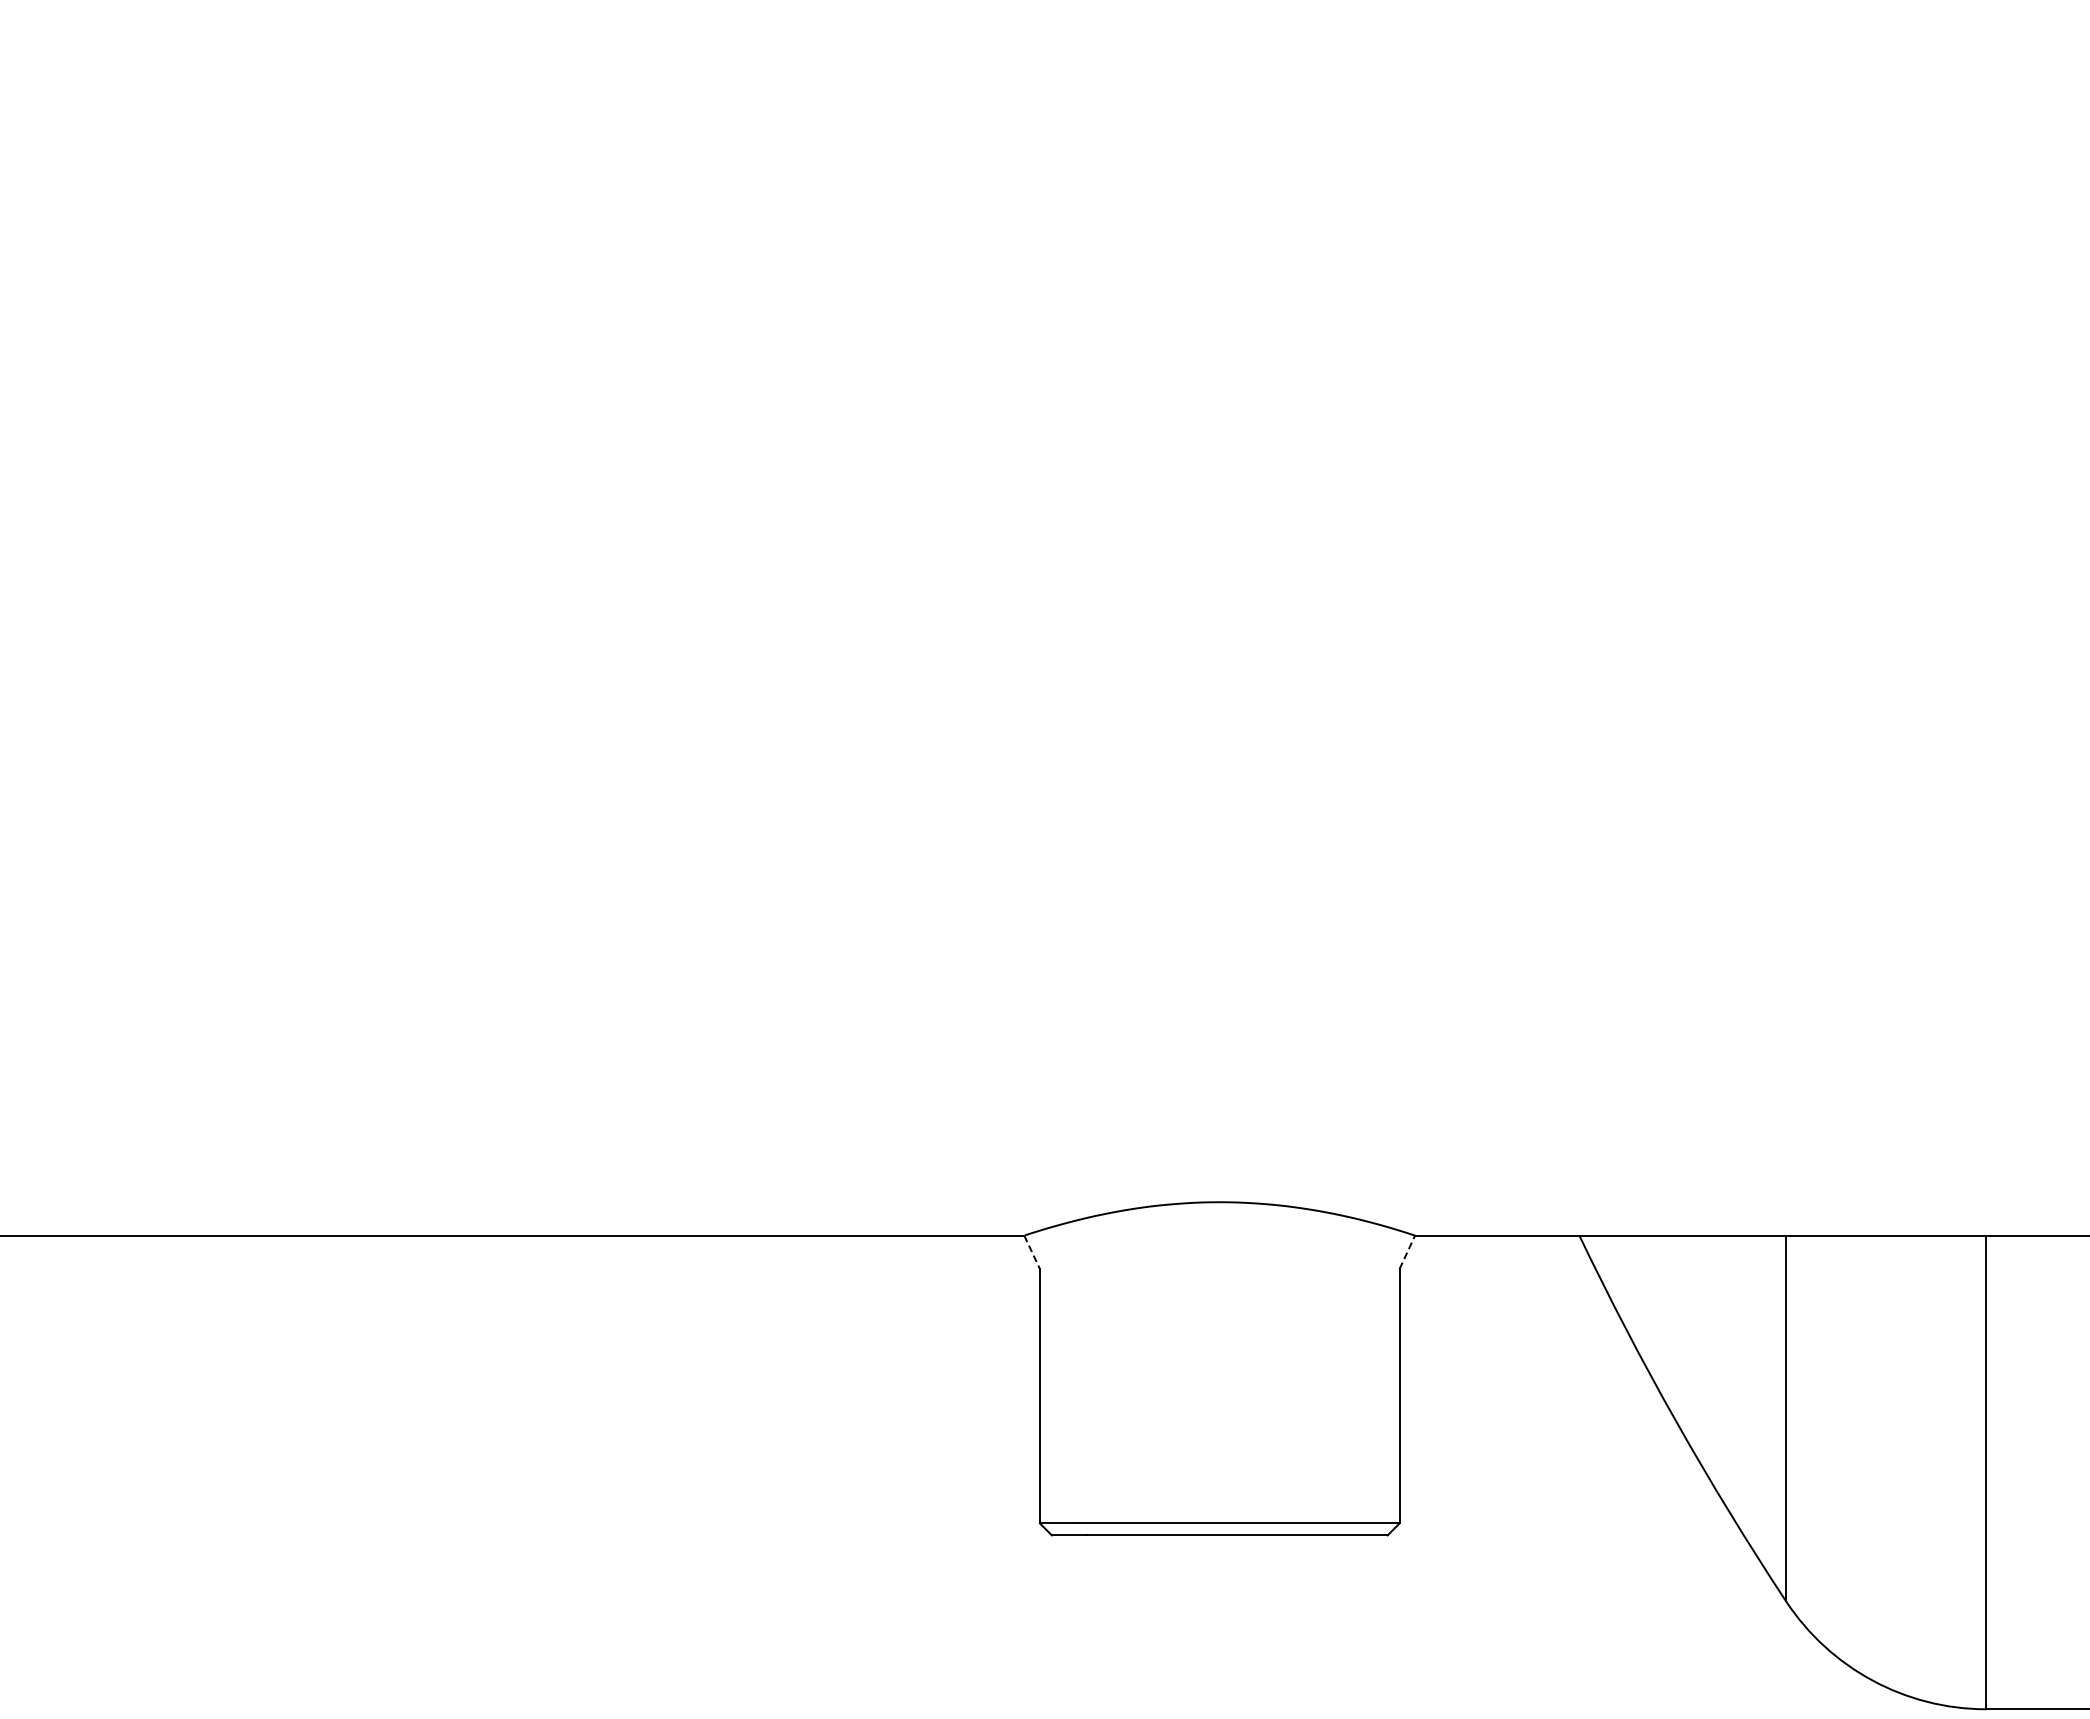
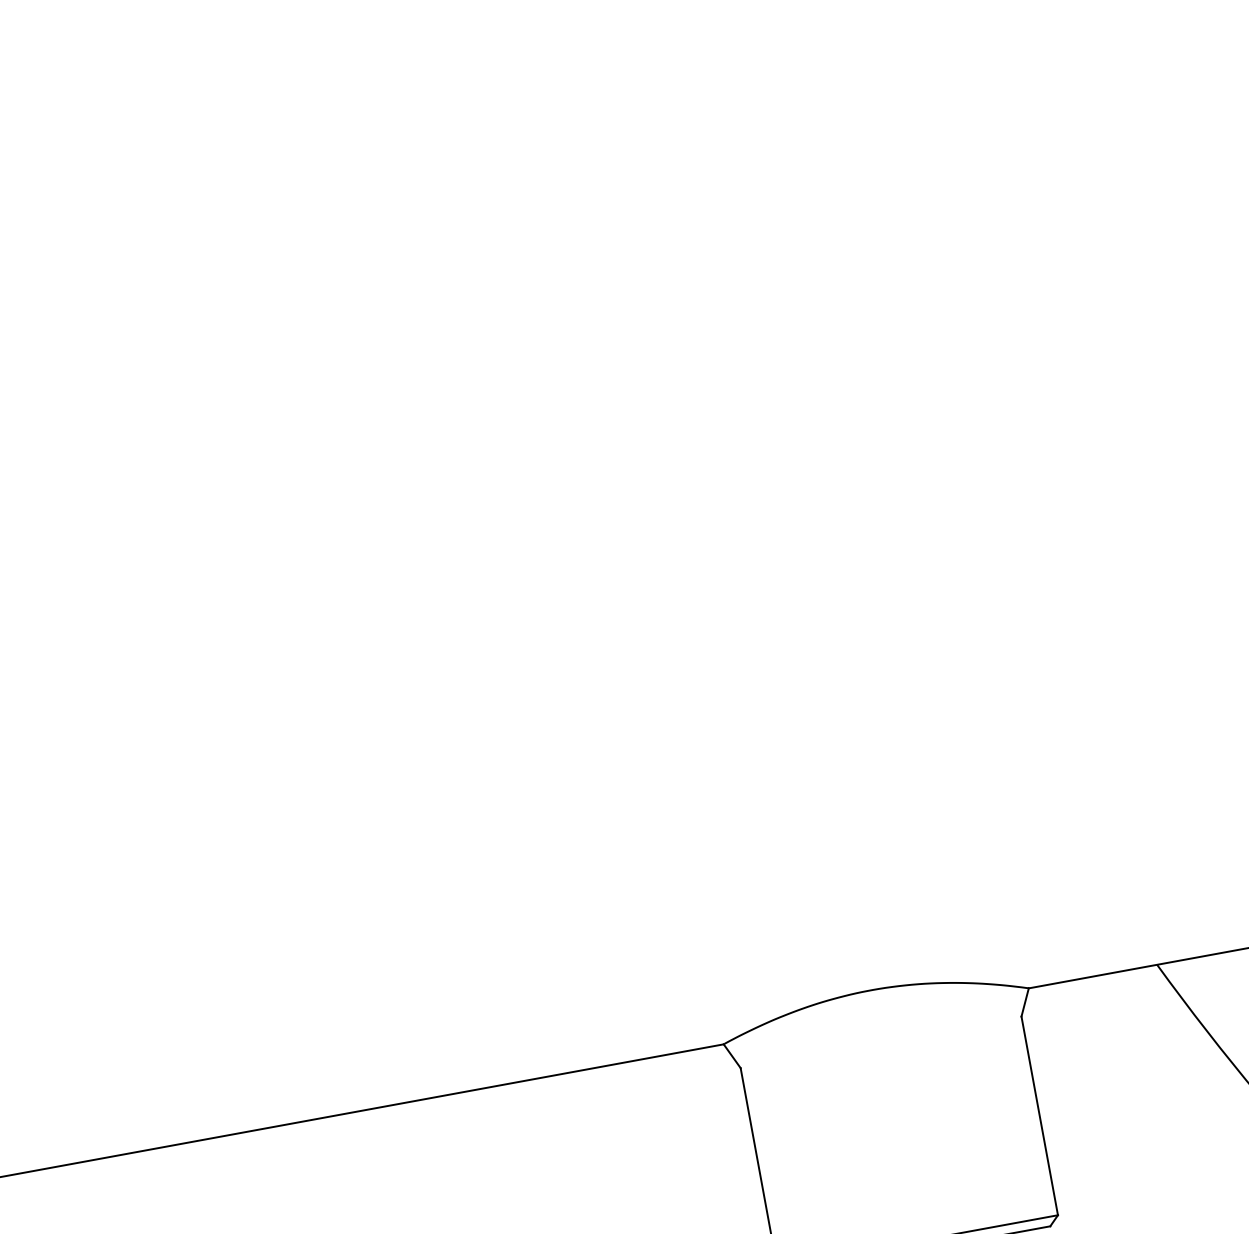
line: (1407, 1251) -> (1025, 1001), dashed -> solid
line: (1032, 1252) -> (732, 1056), dashed -> solid

